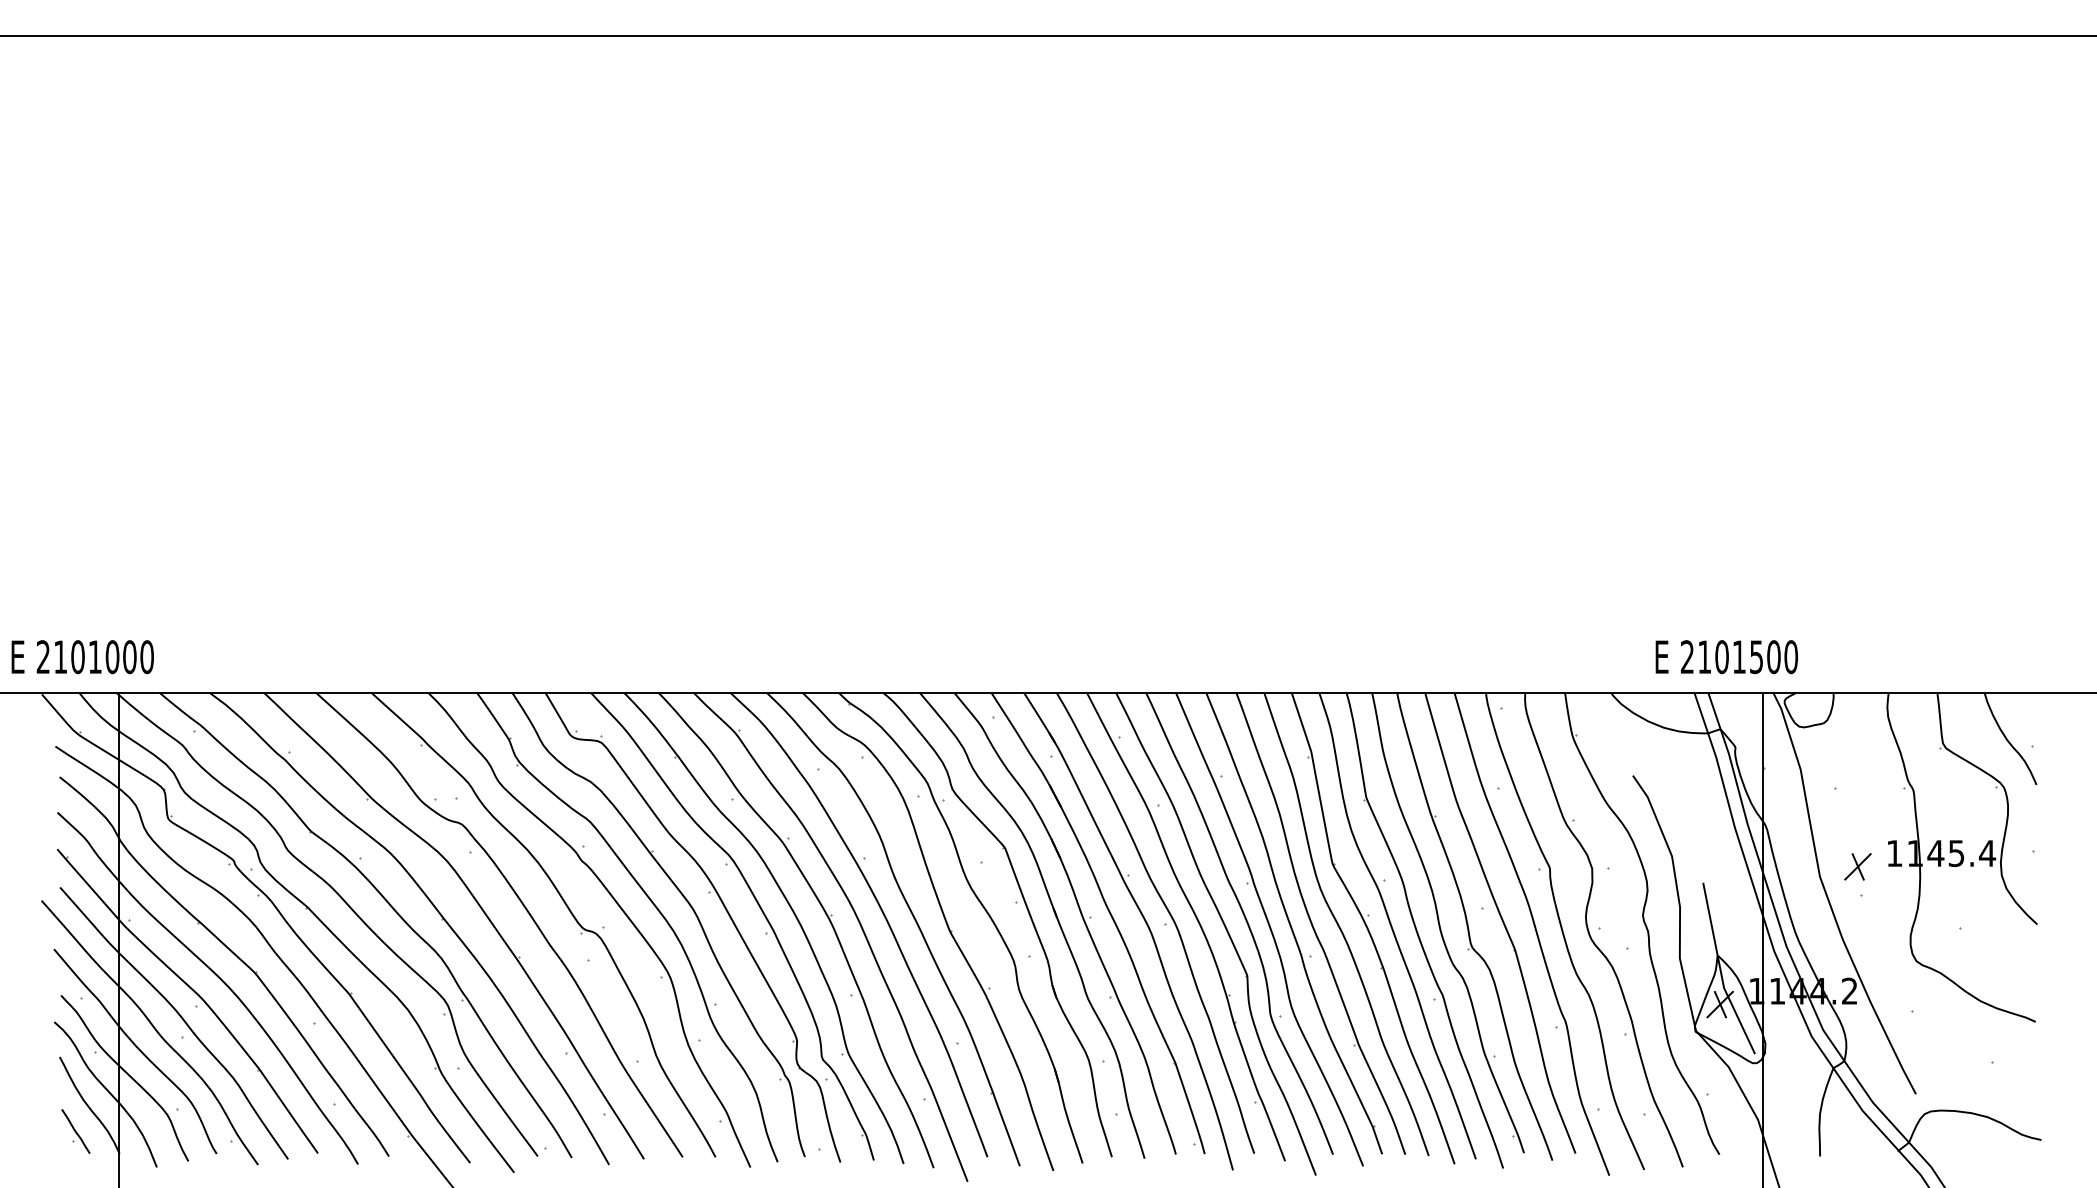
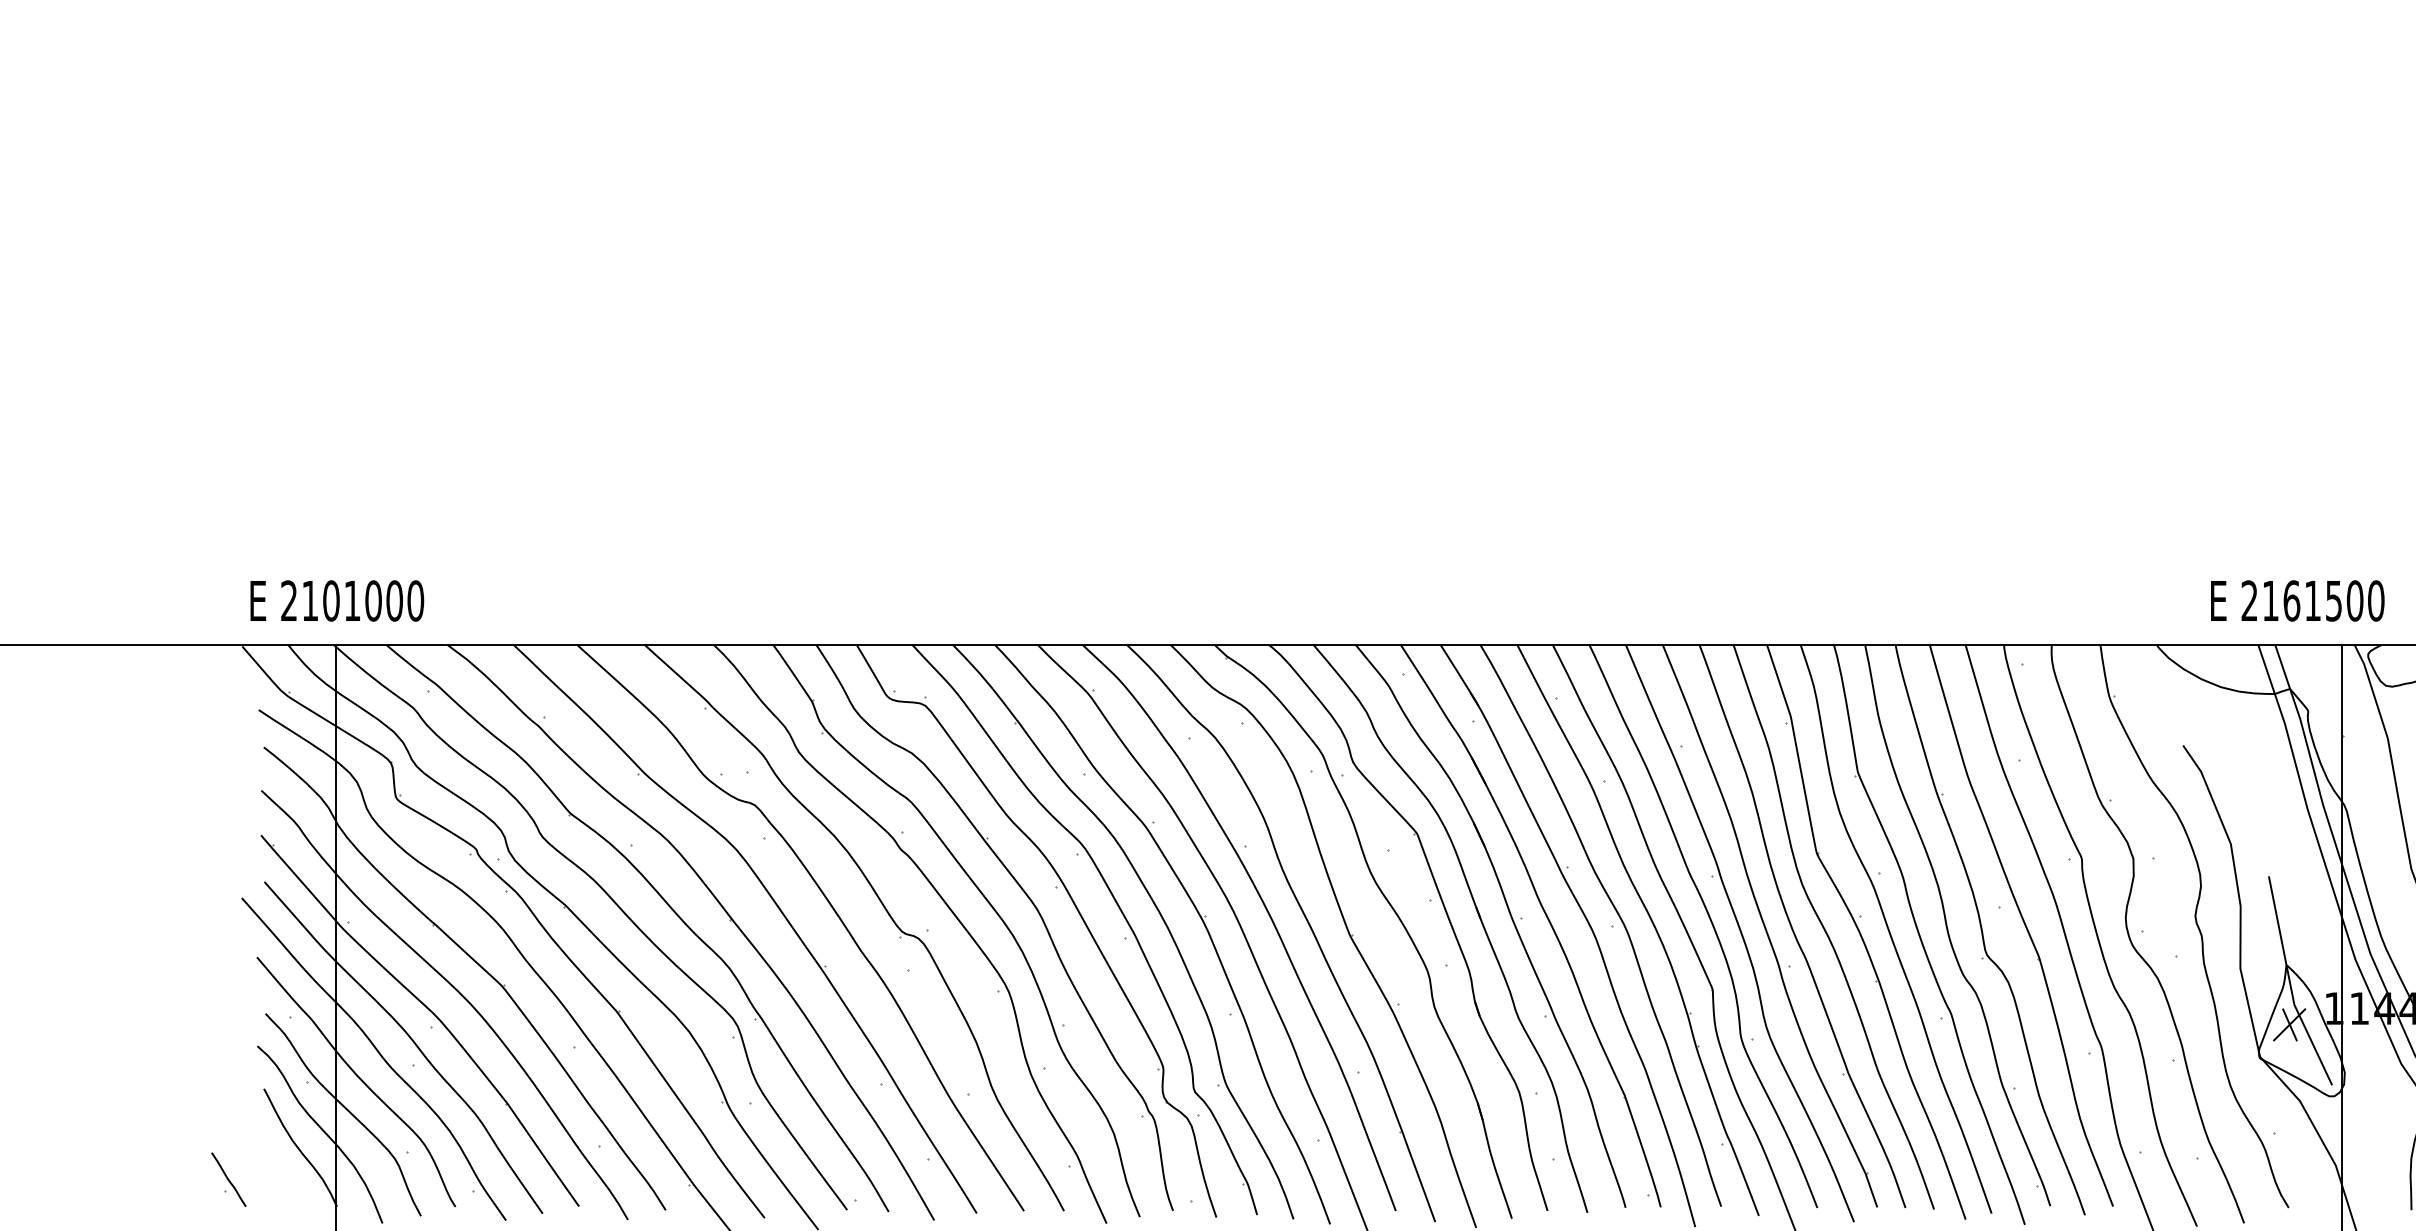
text: (1721, 656) -> (2291, 600), 2101500 -> 2161500
text: (82, 657) -> (336, 601), moved
part: (75, 1131) -> (228, 1179), moved

